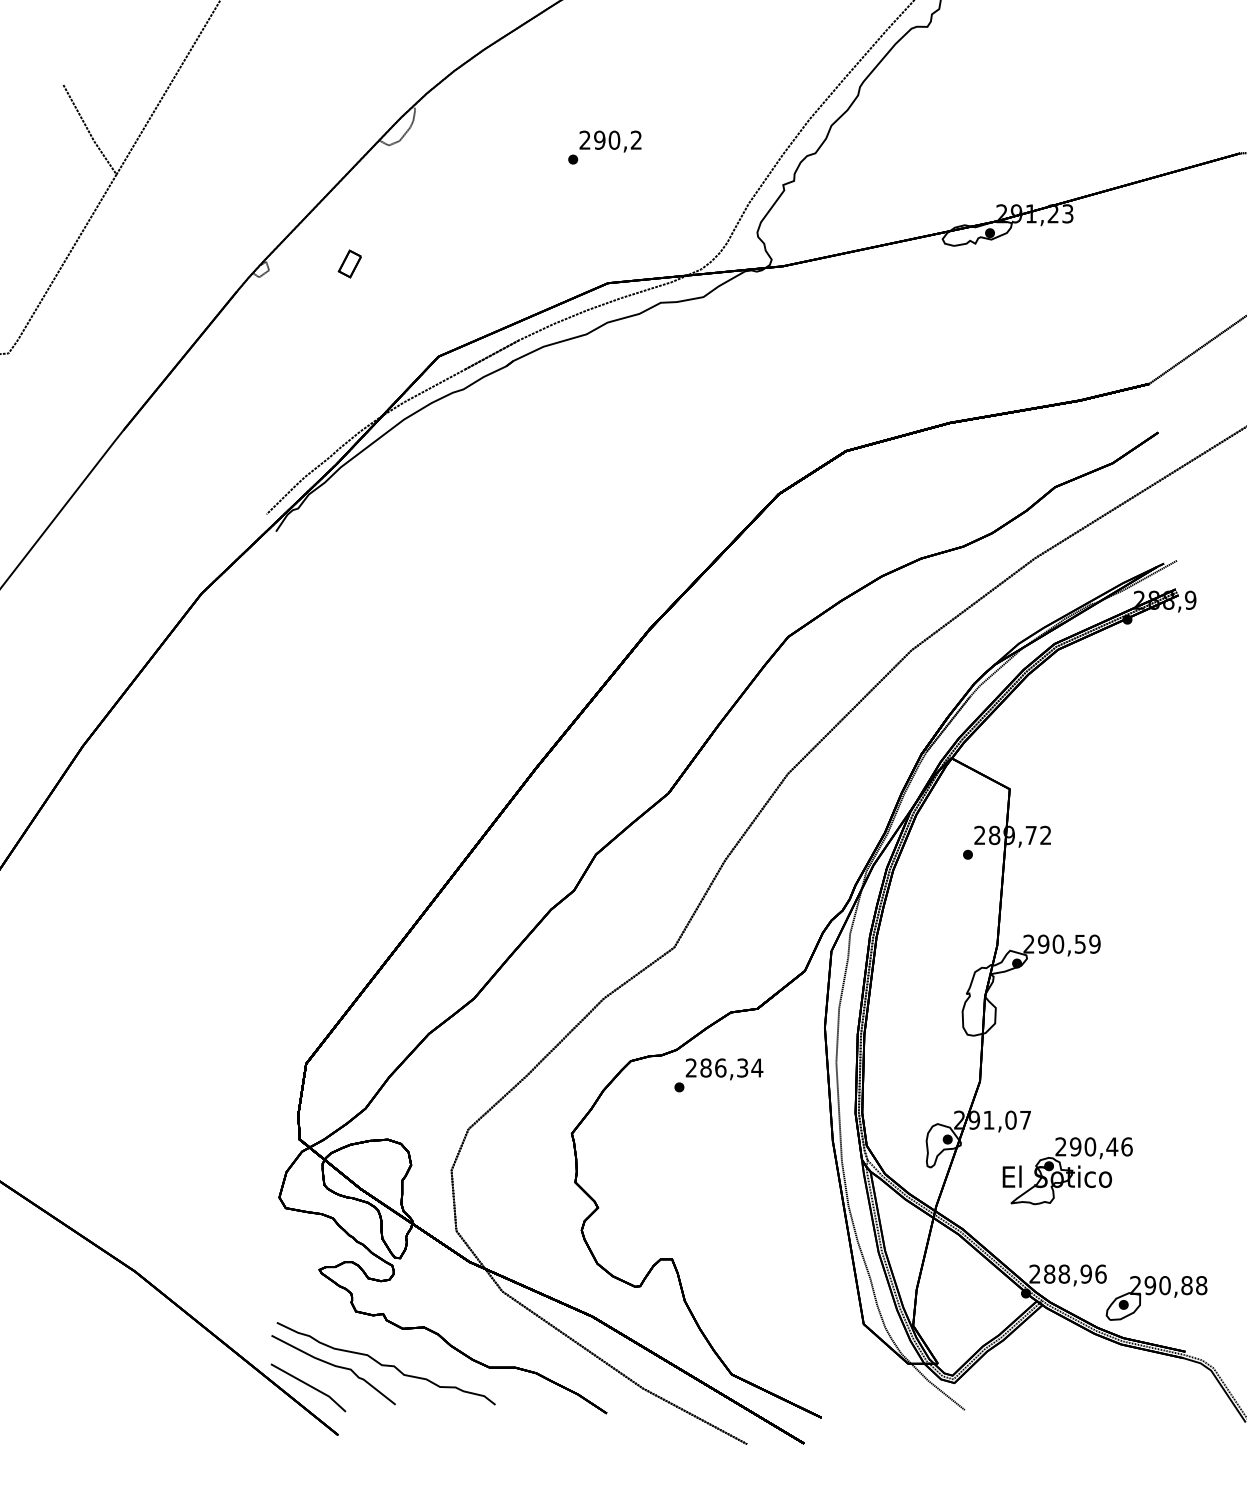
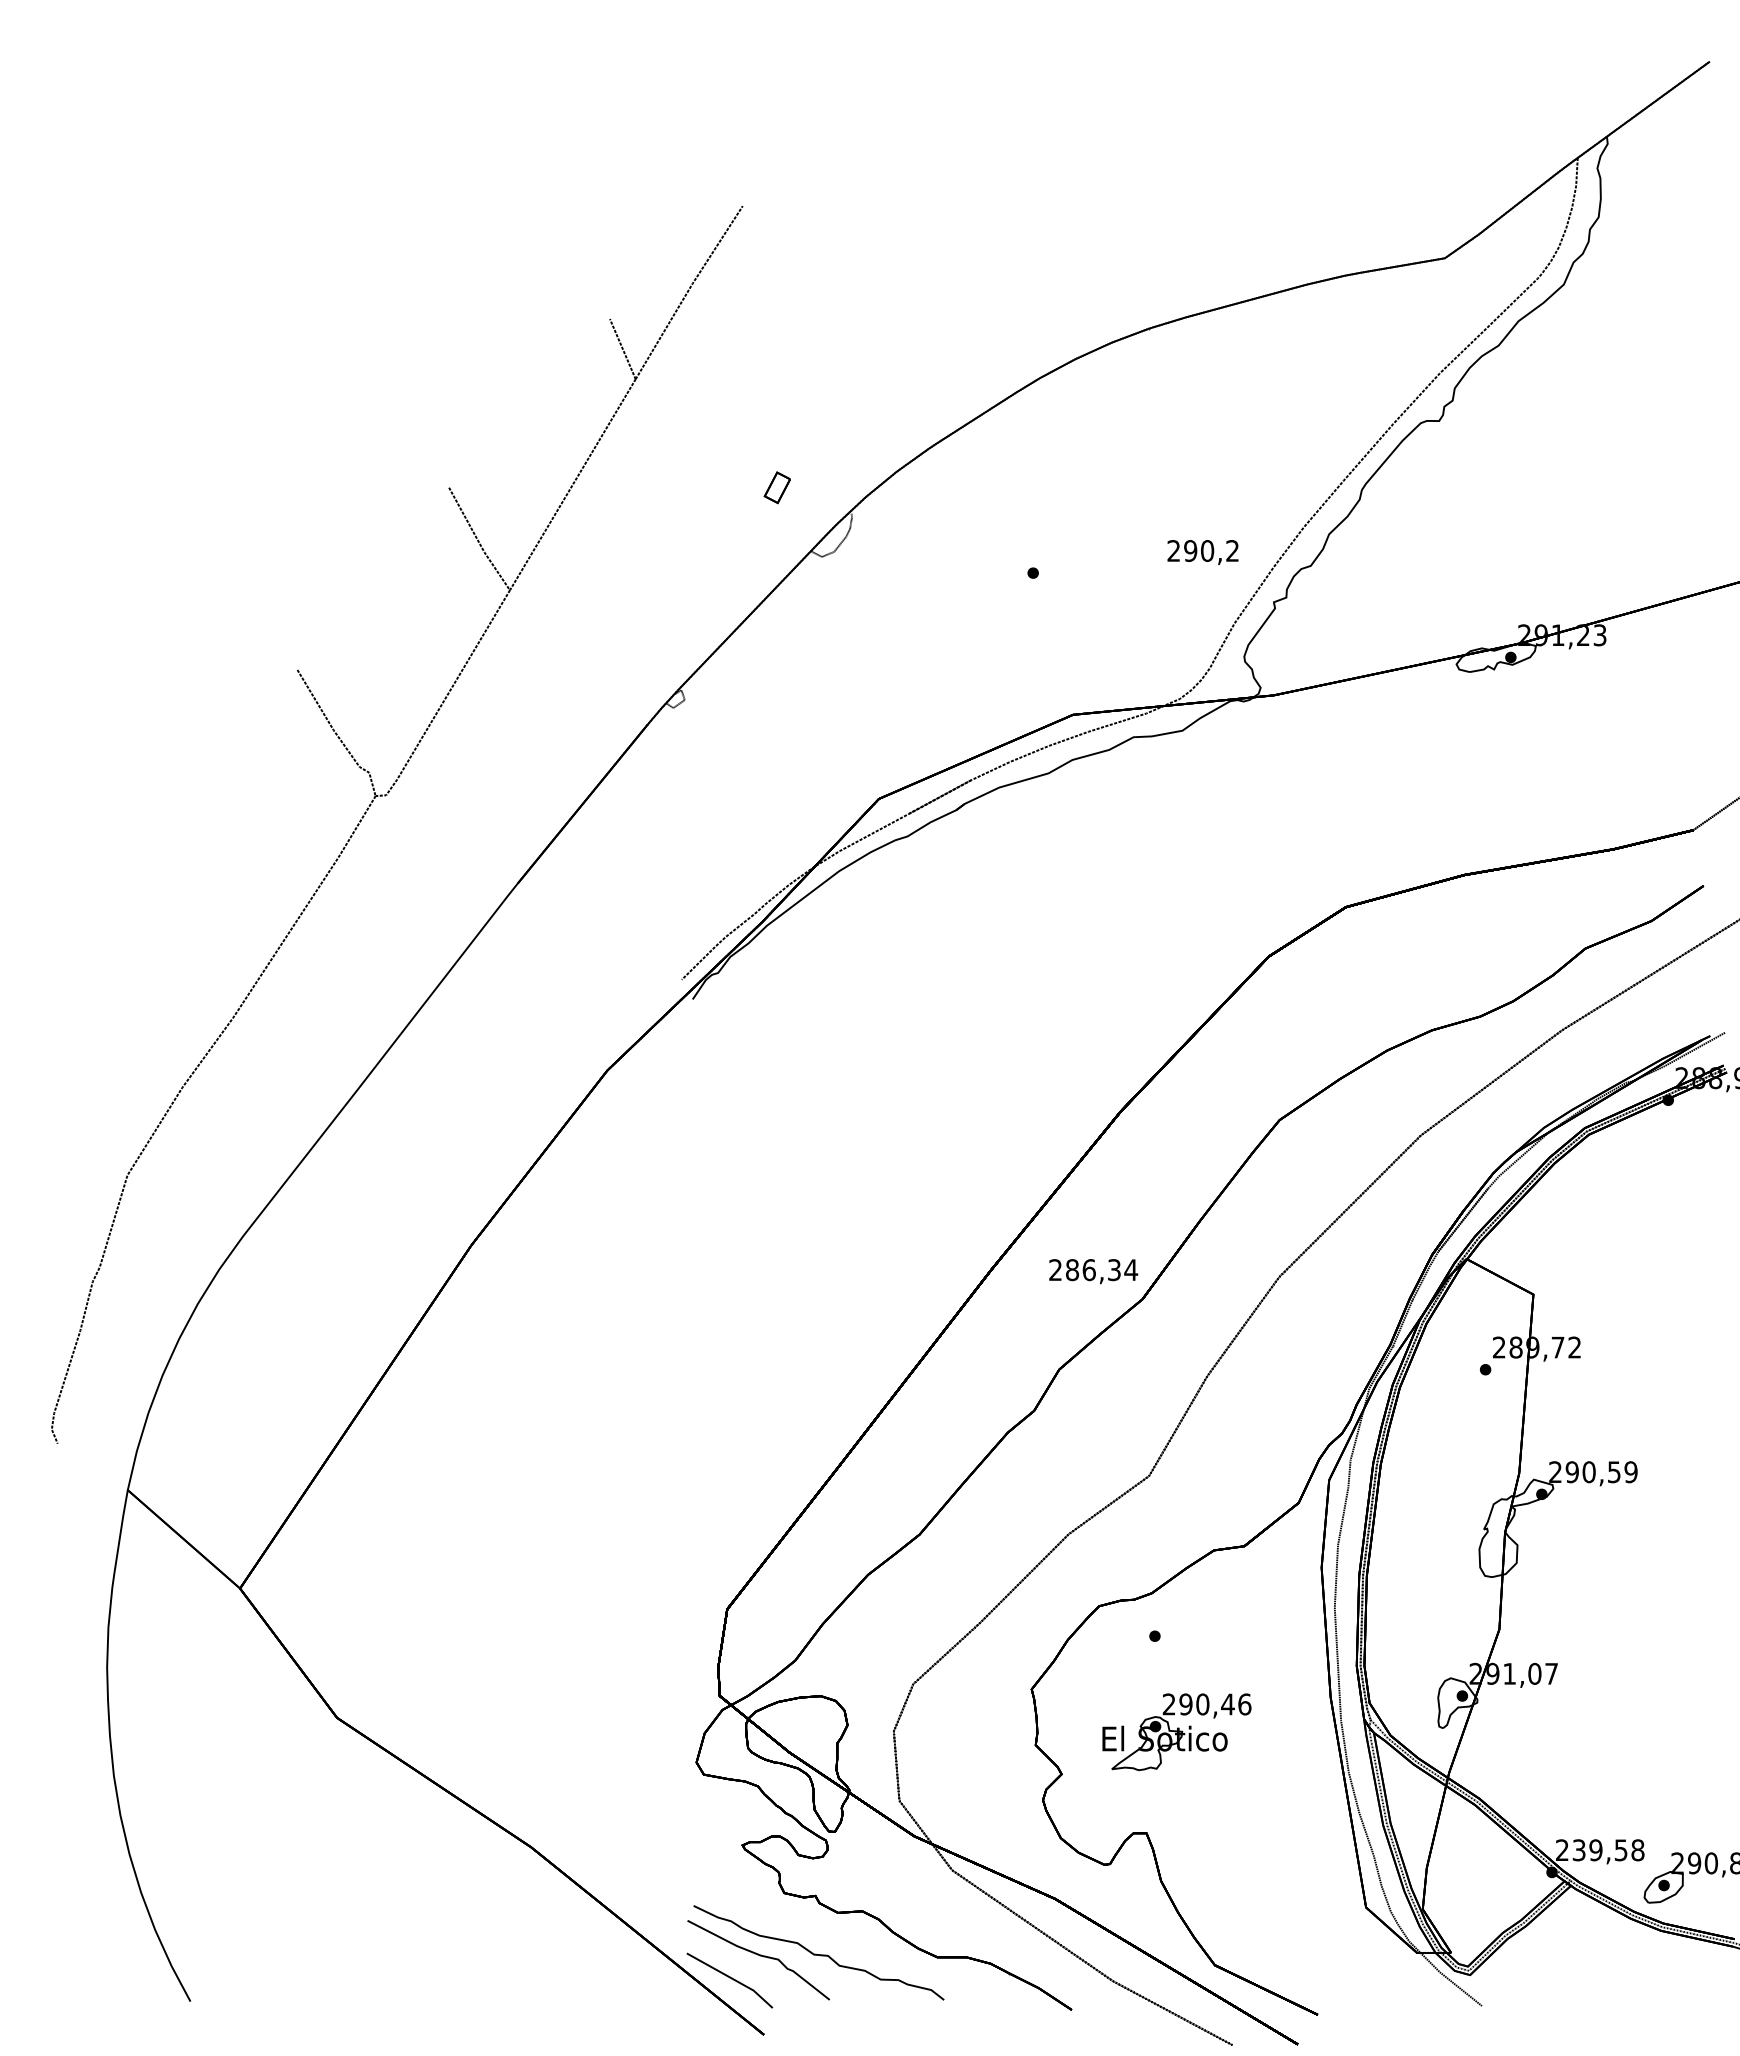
text: (610, 141) -> (1202, 552), moved
part: (349, 263) -> (776, 487), moved
text: (724, 1069) -> (1093, 1271), moved
part: (1067, 1171) -> (1176, 1732), moved
text: (1075, 1274) -> (1608, 1850), 288,96 -> 239,58

